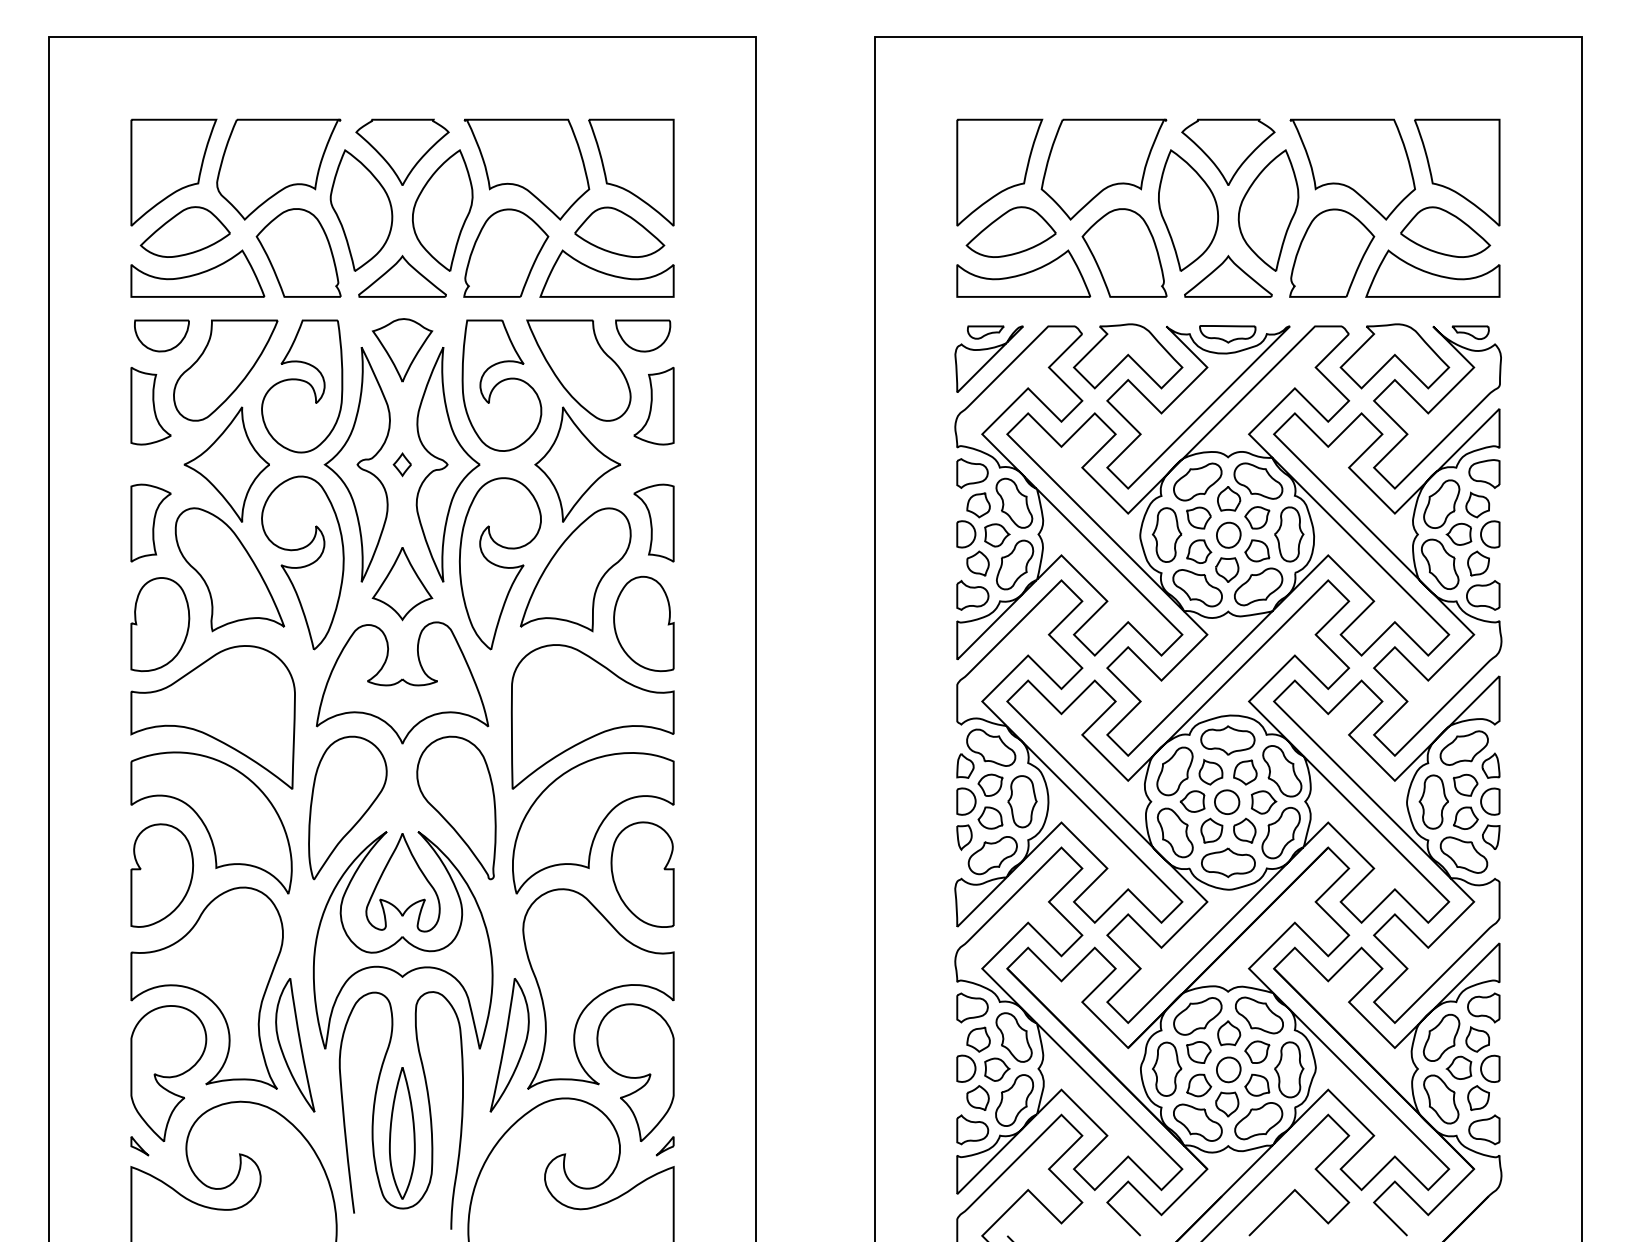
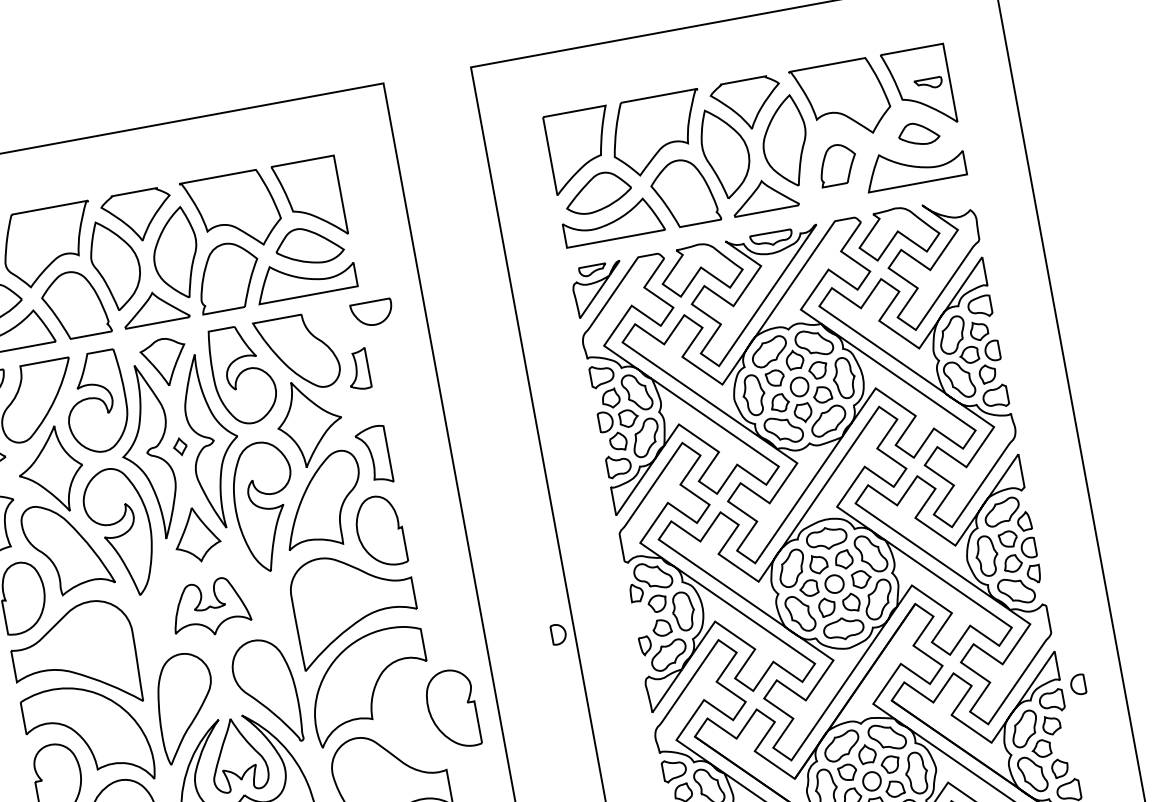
part: (1445, 231) -> (918, 133), size x0.6
part: (1332, 252) -> (837, 164), size x0.6
part: (1470, 332) -> (928, 83), moved
part: (643, 335) -> (372, 313), moved
part: (653, 405) -> (357, 369), size x0.7
part: (402, 682) -> (209, 607), size x0.6
part: (966, 801) -> (558, 634), moved
part: (642, 874) -> (452, 709), moved
part: (1490, 1068) -> (1078, 684), moved

